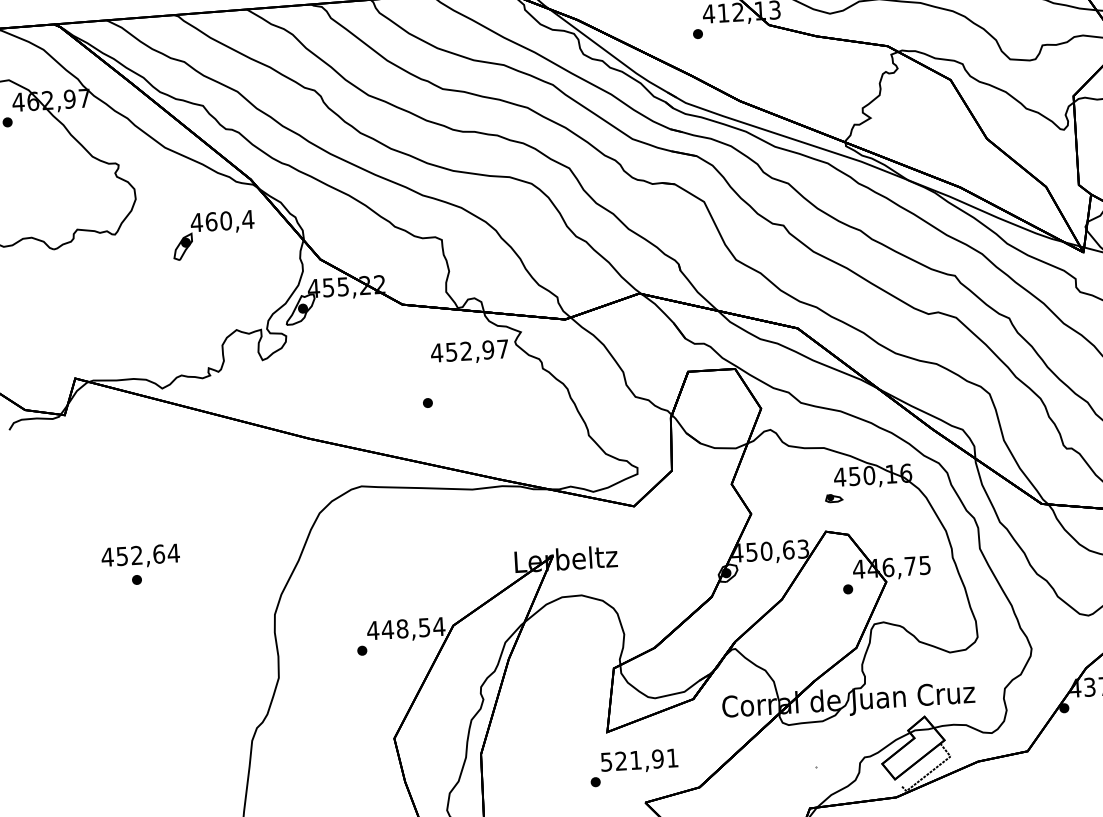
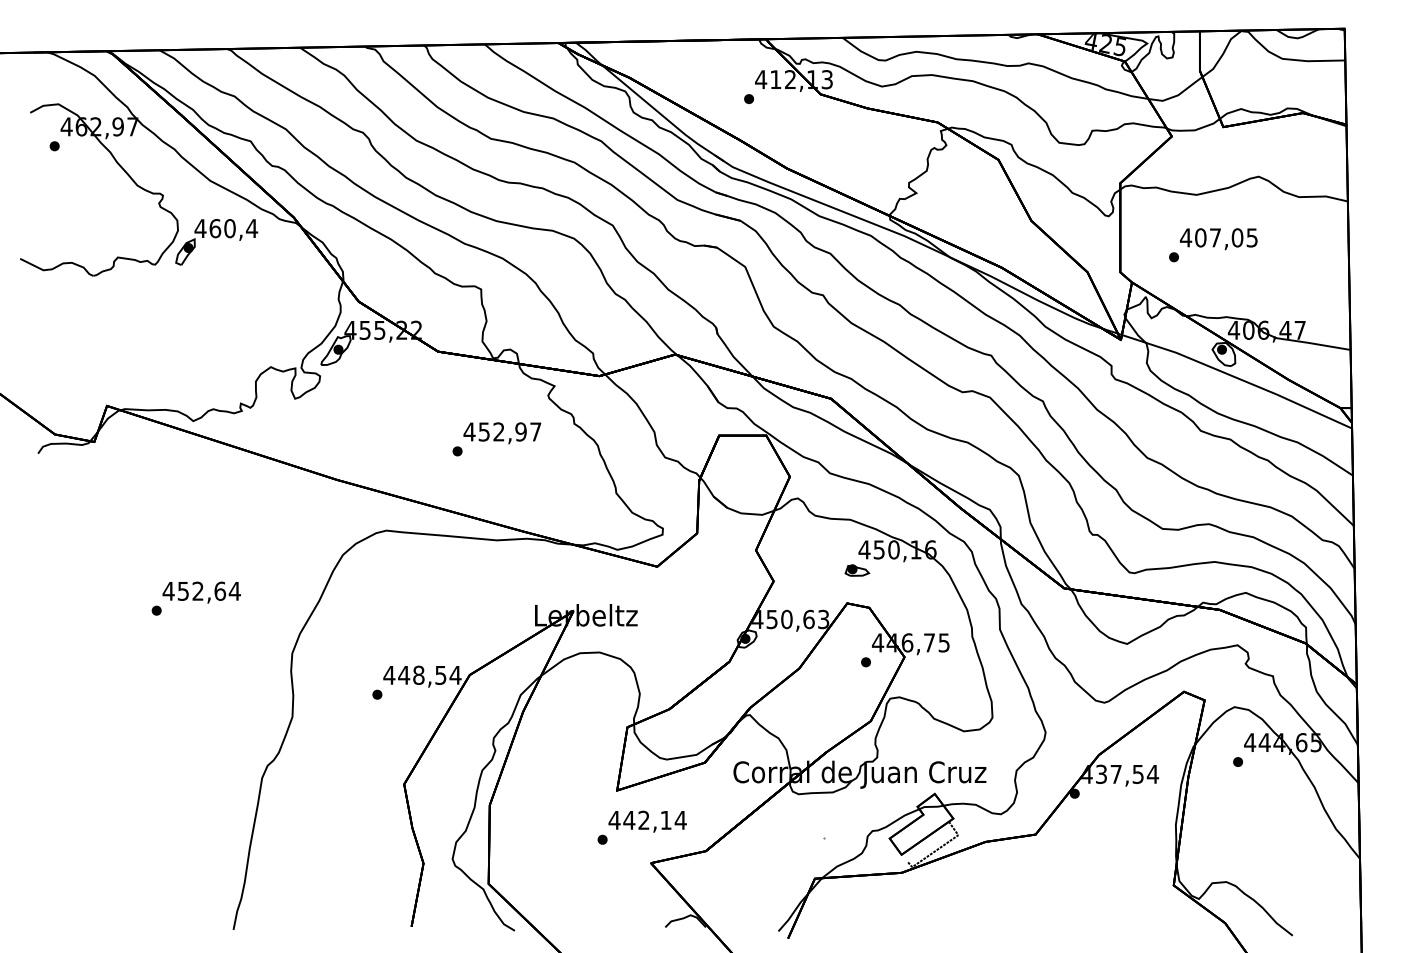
part: (213, 235) -> (216, 242), moved
text: (469, 352) -> (502, 433), moved
part: (834, 498) -> (857, 570), size x1.43
text: (140, 556) -> (201, 592), moved
text: (639, 760) -> (647, 820), 521,91 -> 442,14

